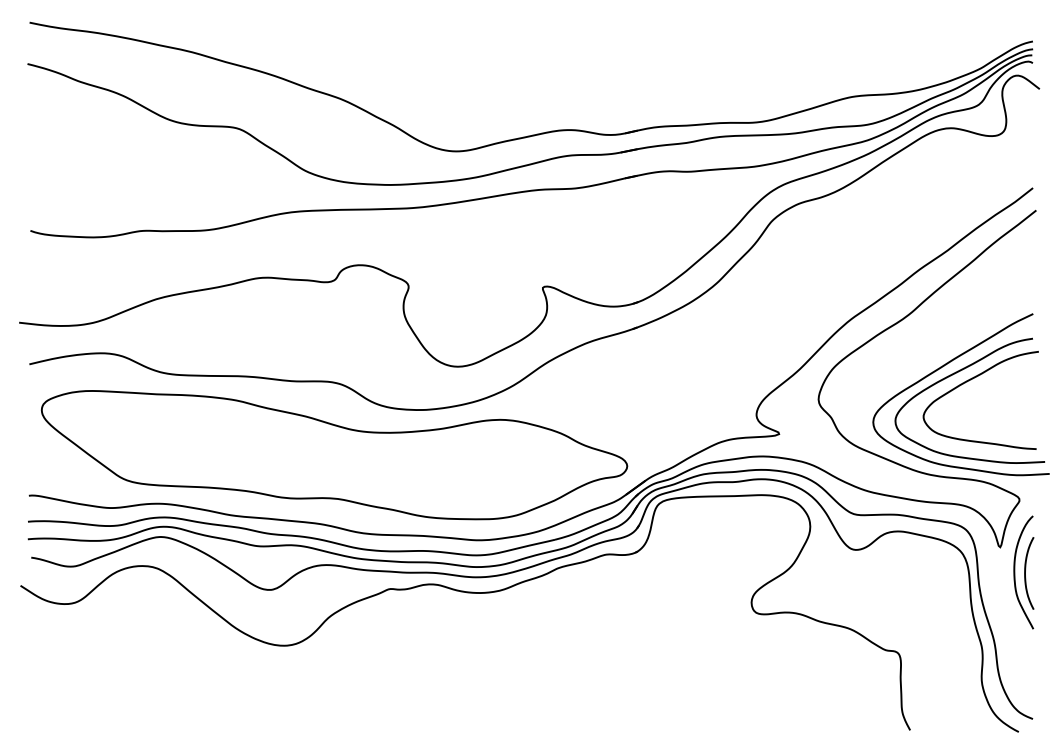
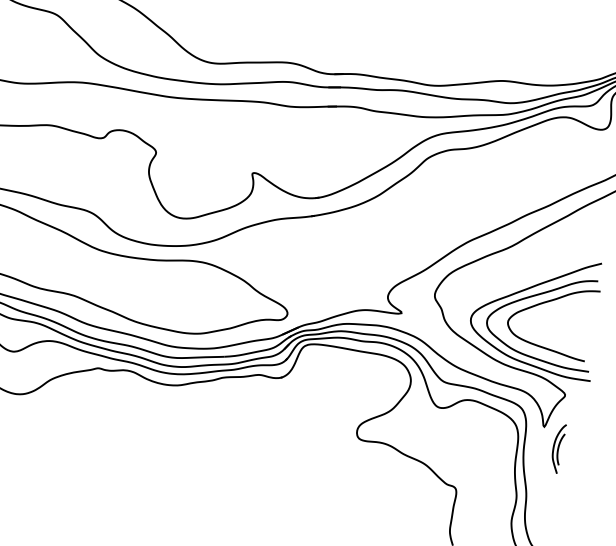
part: (1023, 572) -> (557, 448), size x0.6

